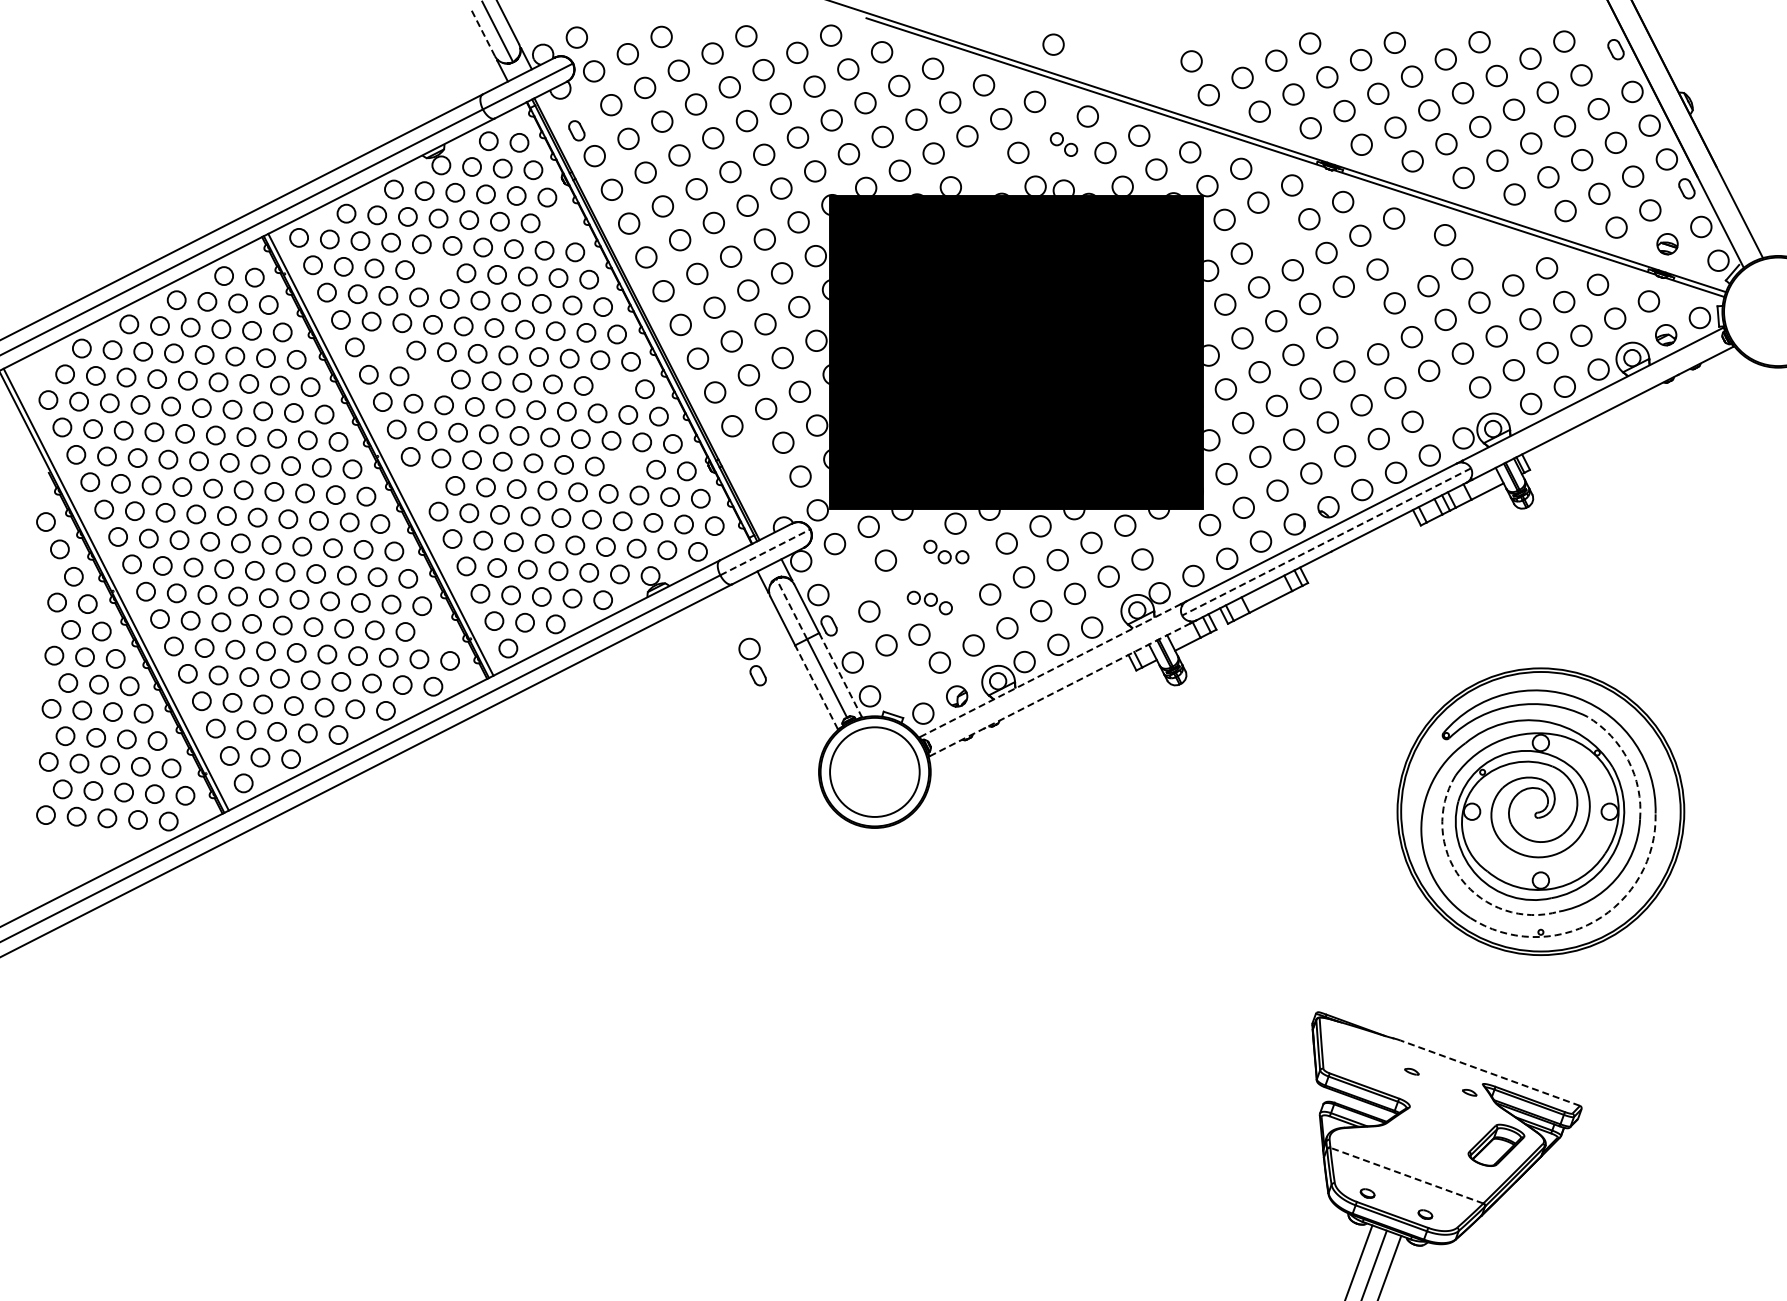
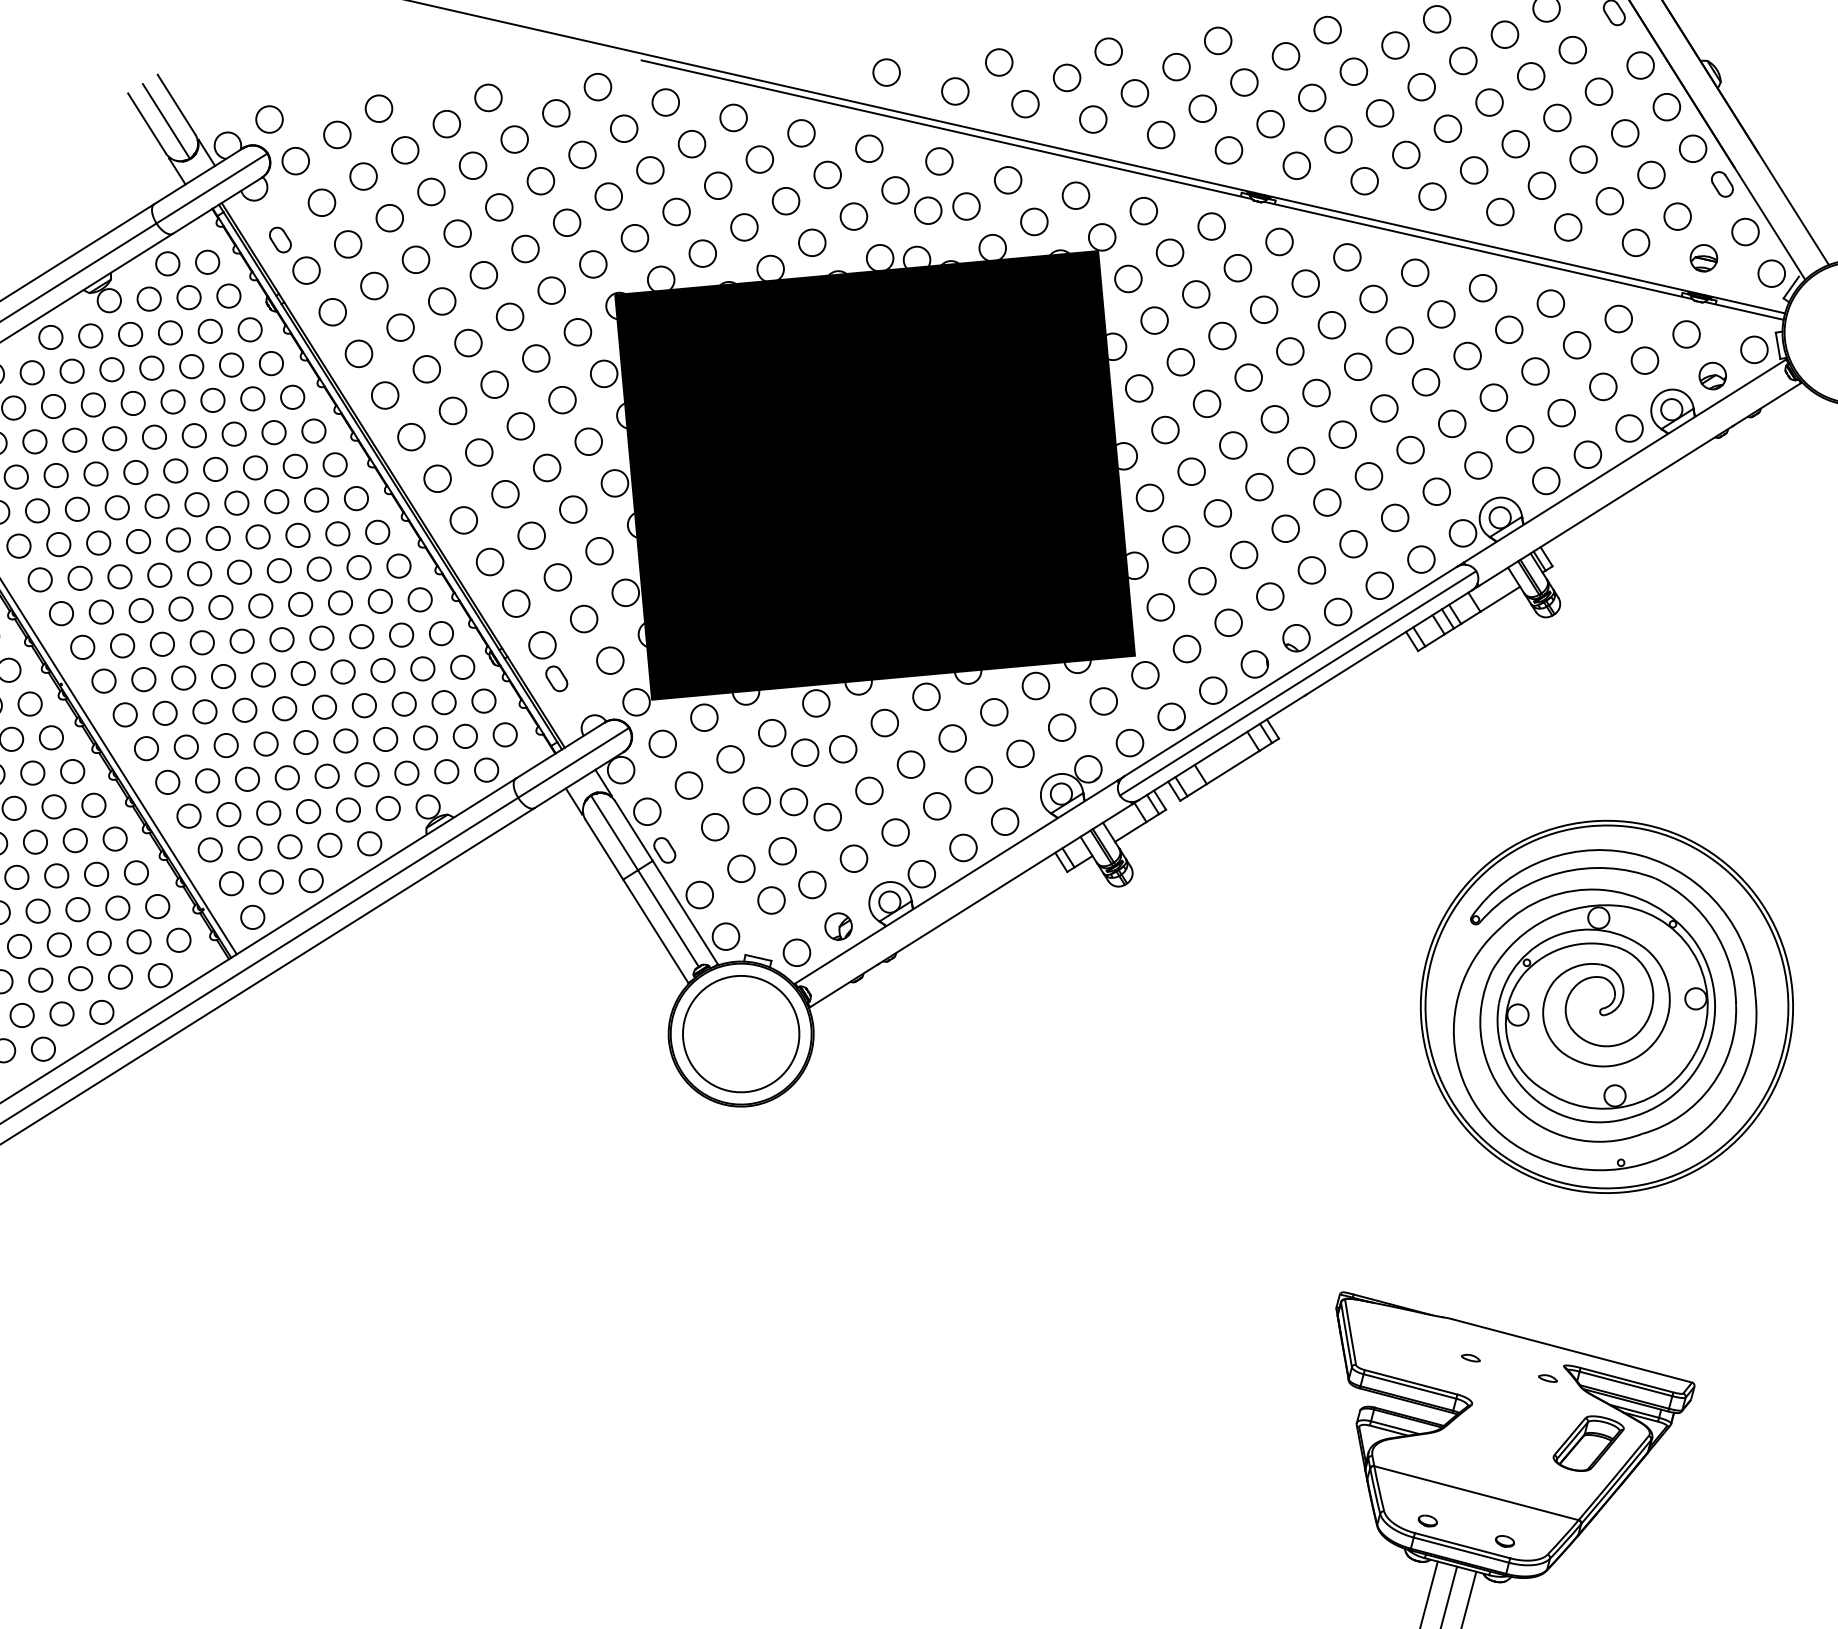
line: (482, 31) -> (146, 122), dashed -> solid
circle: (1140, 44) -> (998, 62), added
circle: (1225, 44) -> (1108, 52), added
circle: (1104, 63) -> (954, 90), added
circle: (1157, 78) -> (1024, 104), added
part: (1063, 144) -> (911, 200), size x1.67
circle: (984, 170) -> (812, 243), added
circle: (561, 224) -> (271, 362), added
circle: (1275, 236) -> (1196, 294), added
circle: (1495, 251) -> (1482, 287), added
circle: (1411, 252) -> (1373, 299), added
circle: (435, 271) -> (114, 438), added
circle: (1360, 320) -> (1315, 393), added
circle: (385, 348) -> (58, 543), added
circle: (430, 377) -> (120, 576), added
circle: (614, 387) -> (359, 567), added
circle: (1446, 404) -> (1436, 491), added
circle: (625, 467) -> (382, 669), added
circle: (424, 484) -> (125, 715), added
circle: (1176, 542) -> (1104, 701), added
line: (1326, 542) -> (1298, 684), dashed -> solid
part: (946, 551) -> (807, 740), size x1.67
line: (765, 552) -> (573, 763), dashed -> solid
circle: (852, 577) -> (689, 785), added
part: (929, 602) -> (791, 808), size x1.67
line: (791, 609) -> (614, 833), dashed -> solid
circle: (435, 633) -> (156, 906), added
part: (752, 661) -> (547, 661), moved
line: (1050, 670) -> (956, 882), dashed -> solid
circle: (907, 671) -> (771, 900), added
line: (840, 675) -> (685, 913), dashed -> solid
line: (816, 686) -> (655, 930), dashed -> solid
line: (1060, 689) -> (971, 905), dashed -> solid
arc: (1628, 760) -> (1714, 930), dashed -> solid
arc: (1461, 878) -> (1512, 1102), dashed -> solid
arc: (1594, 921) -> (1689, 1142), dashed -> solid
line: (1489, 1073) -> (1571, 1351), dashed -> solid
line: (1406, 1175) -> (1475, 1493), dashed -> solid

